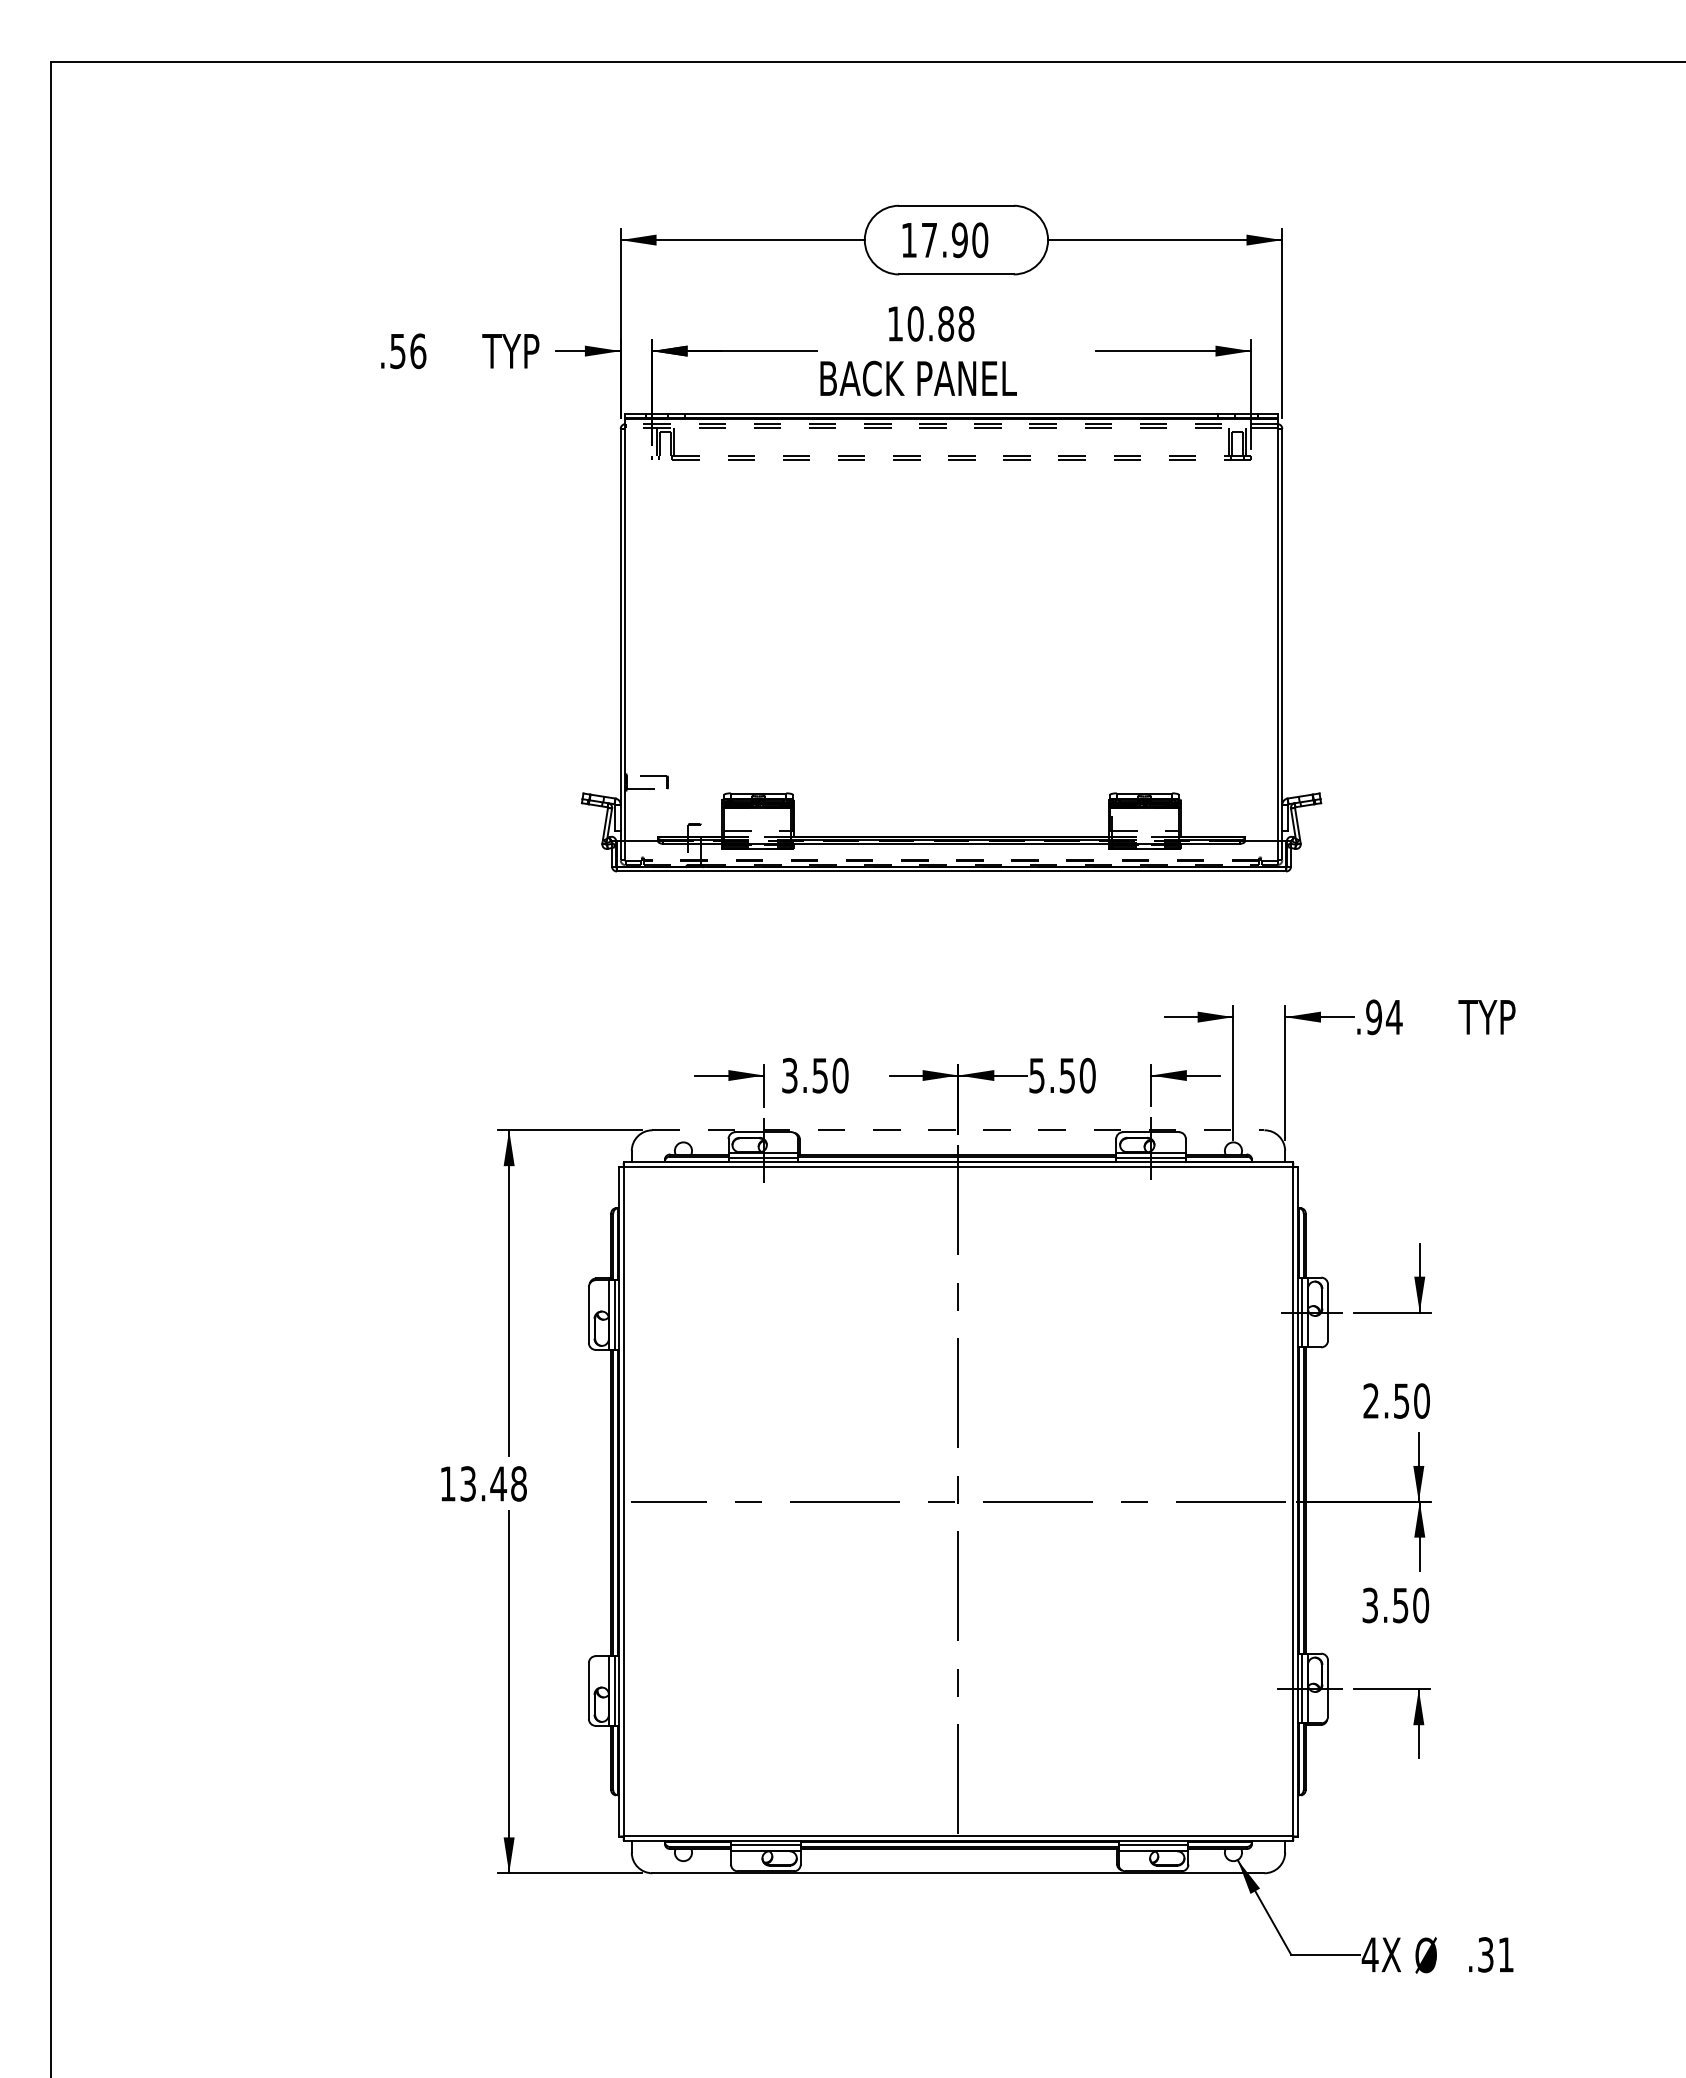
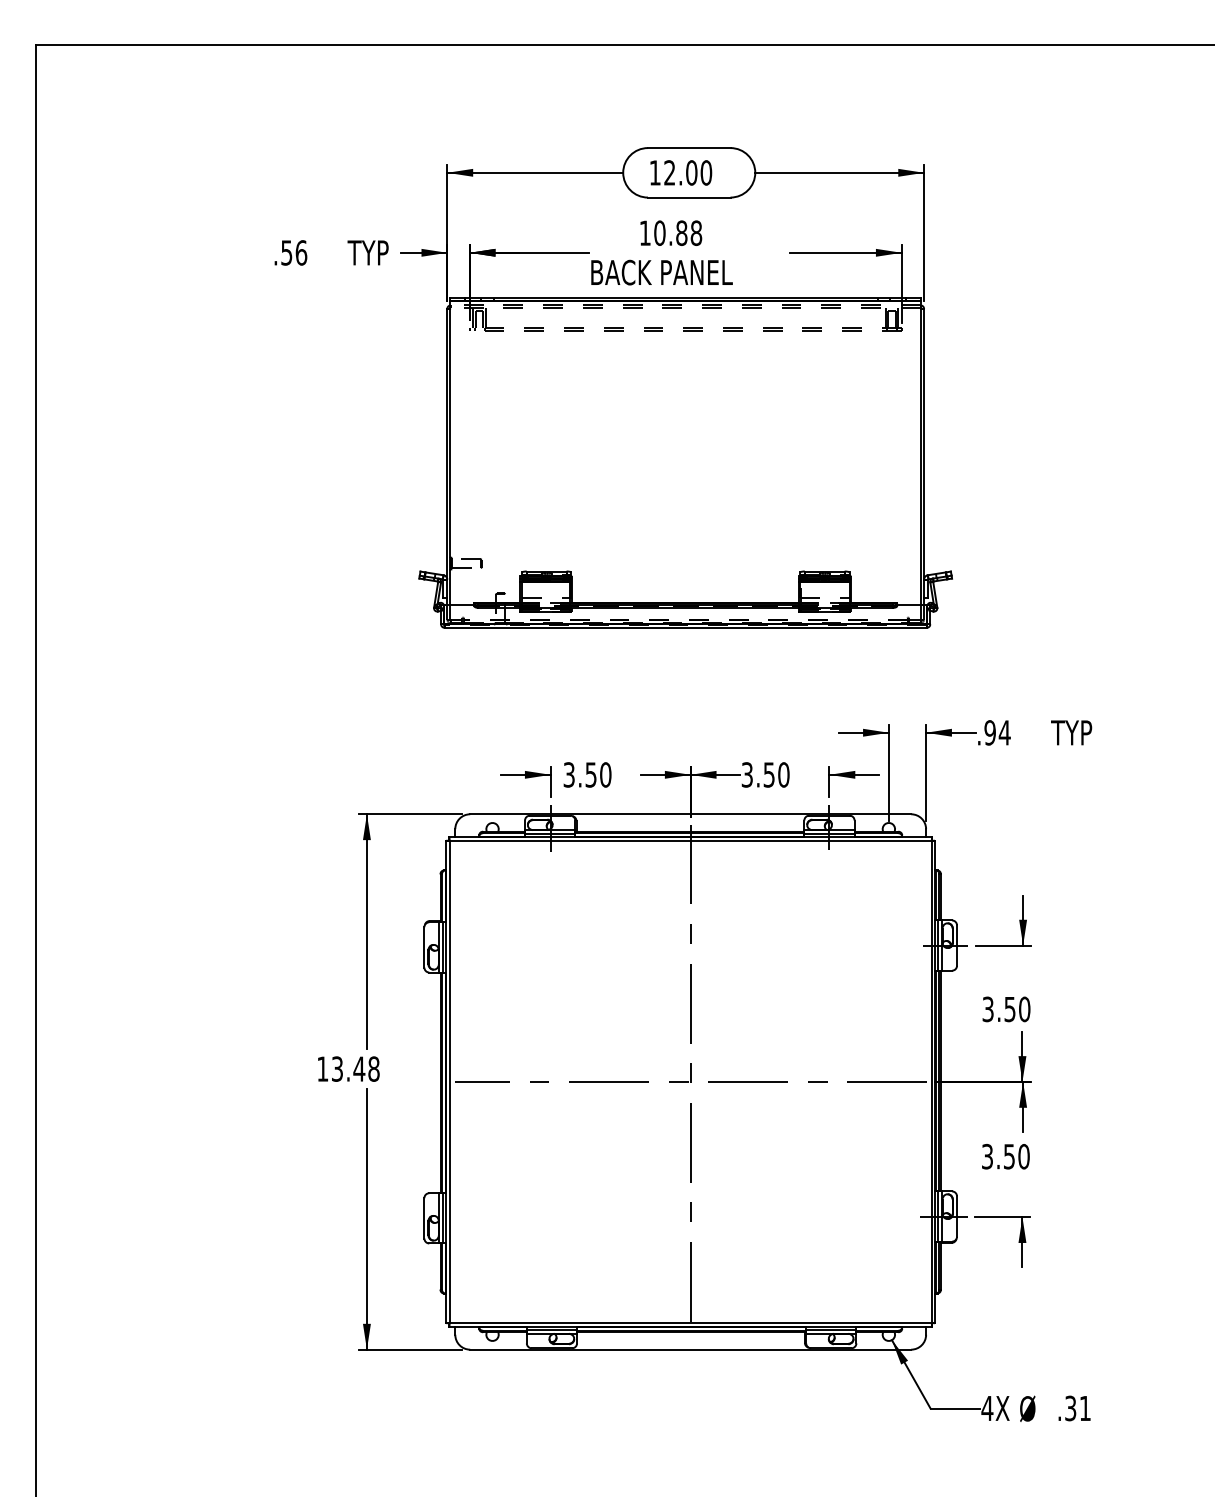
text: (944, 240) -> (680, 173), 17.90 -> 12.00
text: (1036, 1074) -> (746, 774), 5.50 -> 3.50
line: (958, 1130) -> (690, 814), dashed -> solid
text: (1370, 1400) -> (987, 1008), 2.50 -> 3.50

